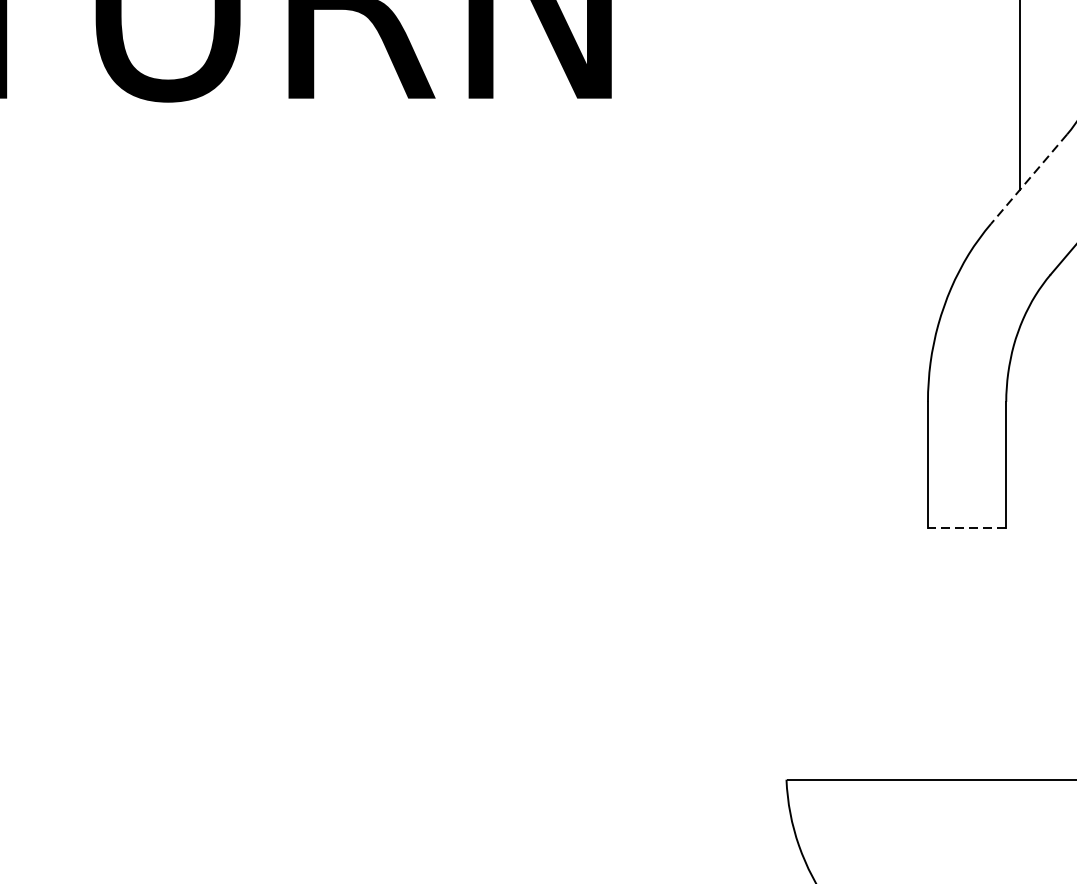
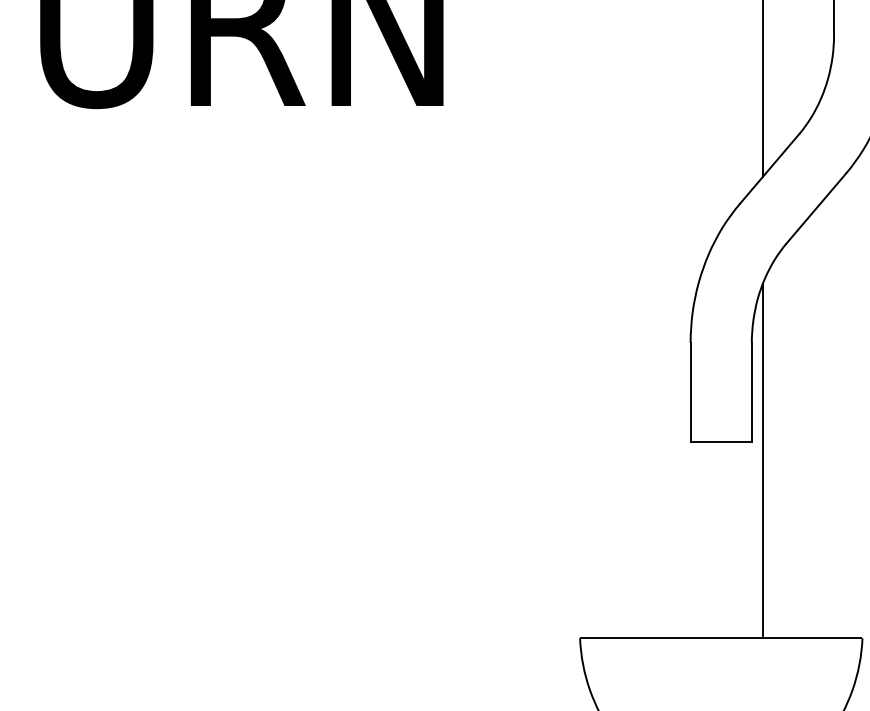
line: (1028, 178) -> (769, 168), dashed -> solid
line: (967, 527) -> (721, 441), dashed -> solid
line: (1019, 552) -> (762, 460), added

